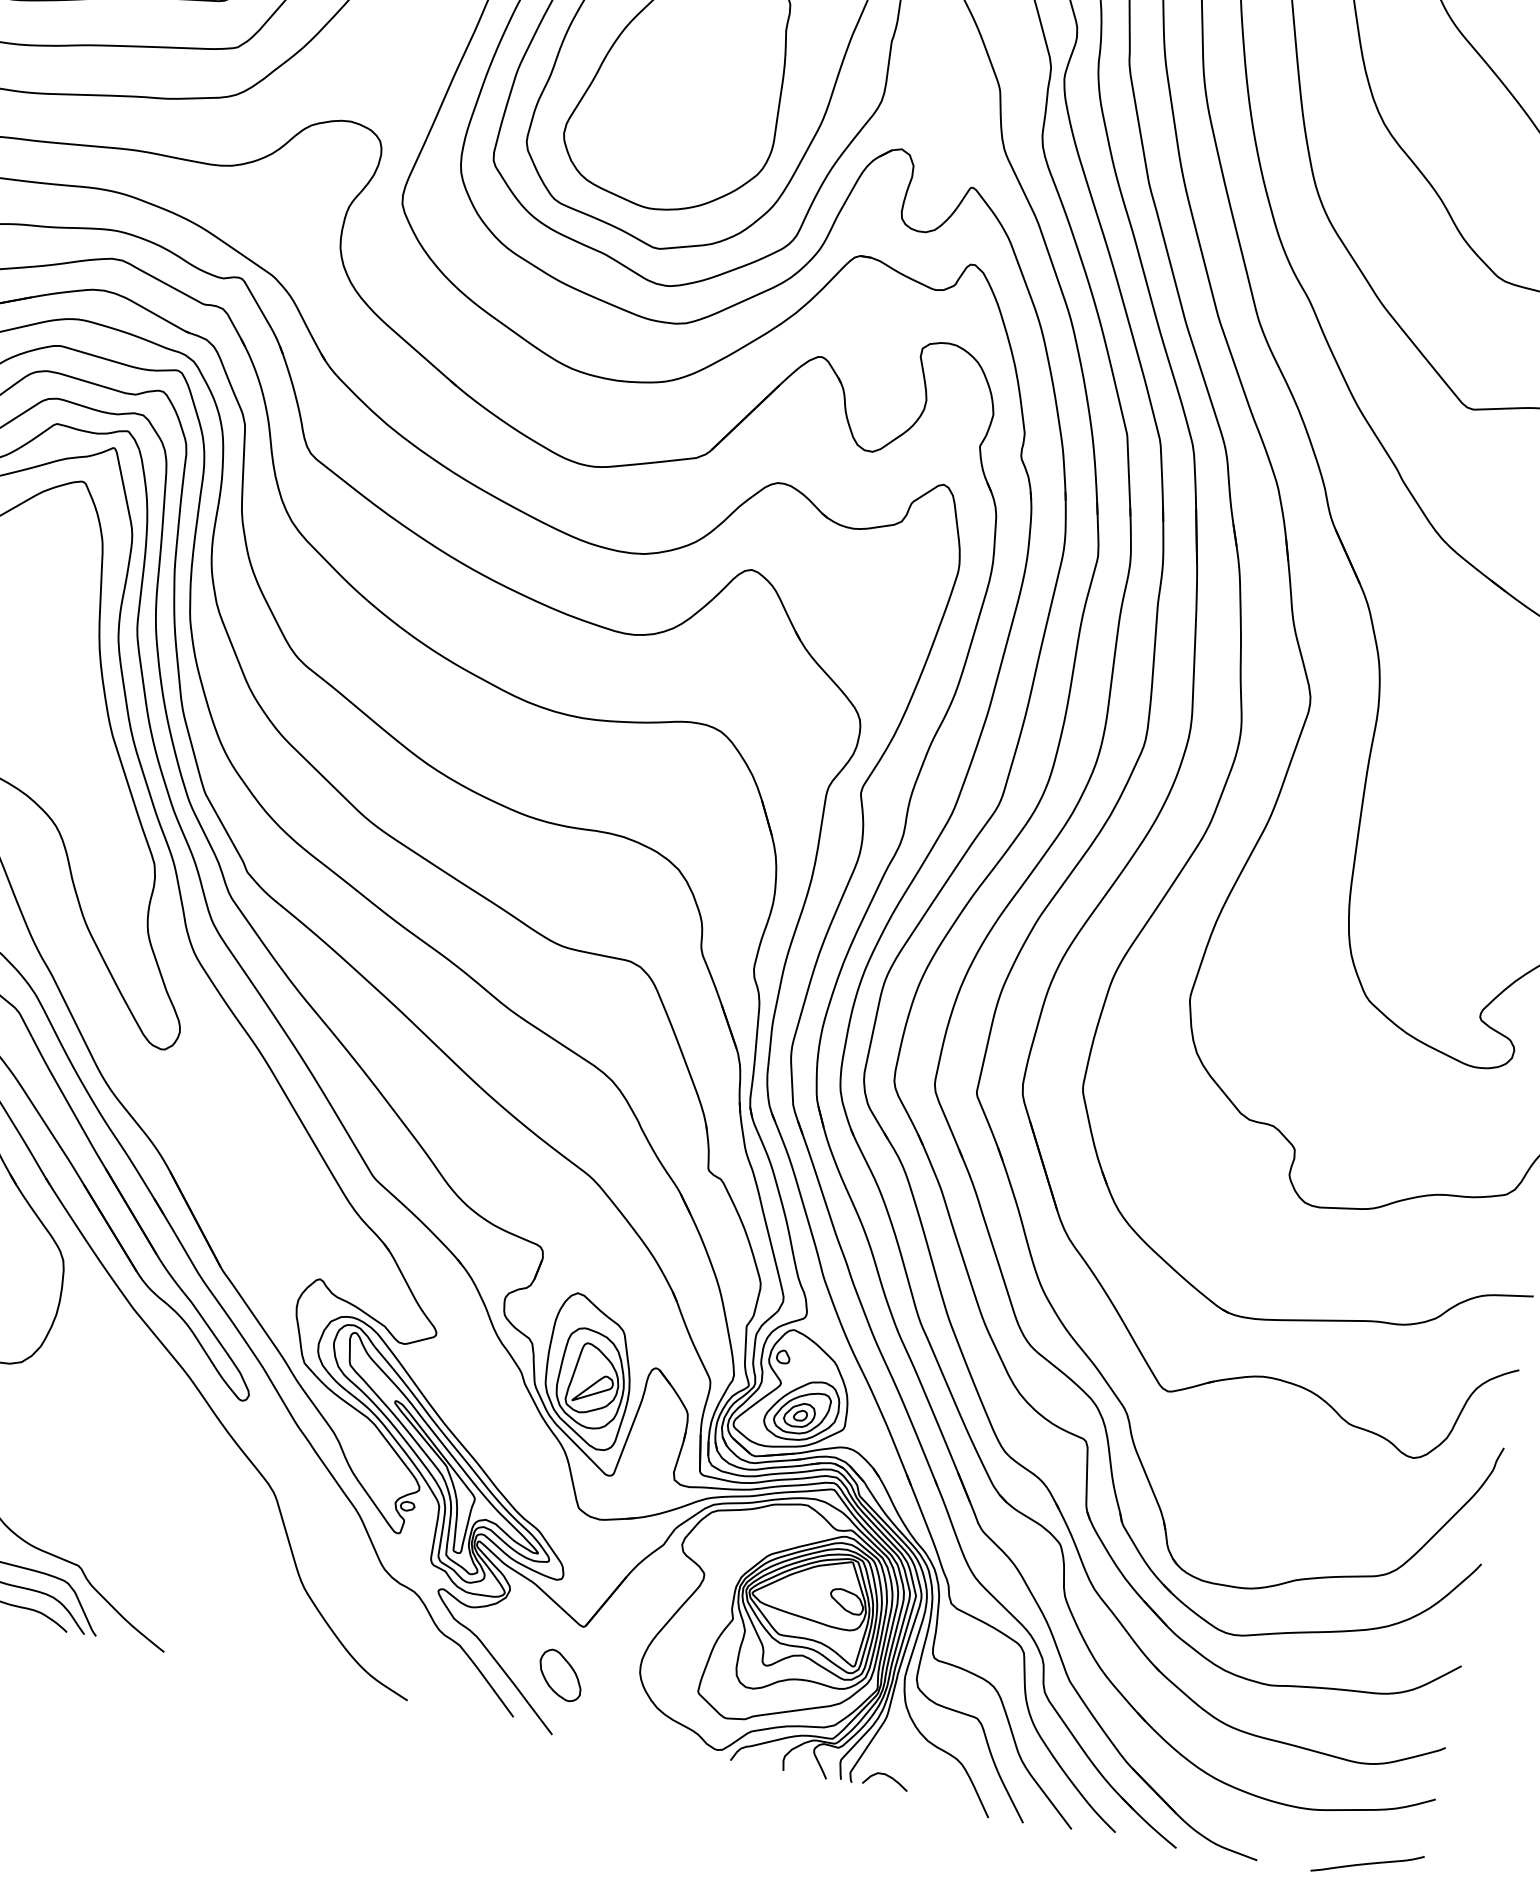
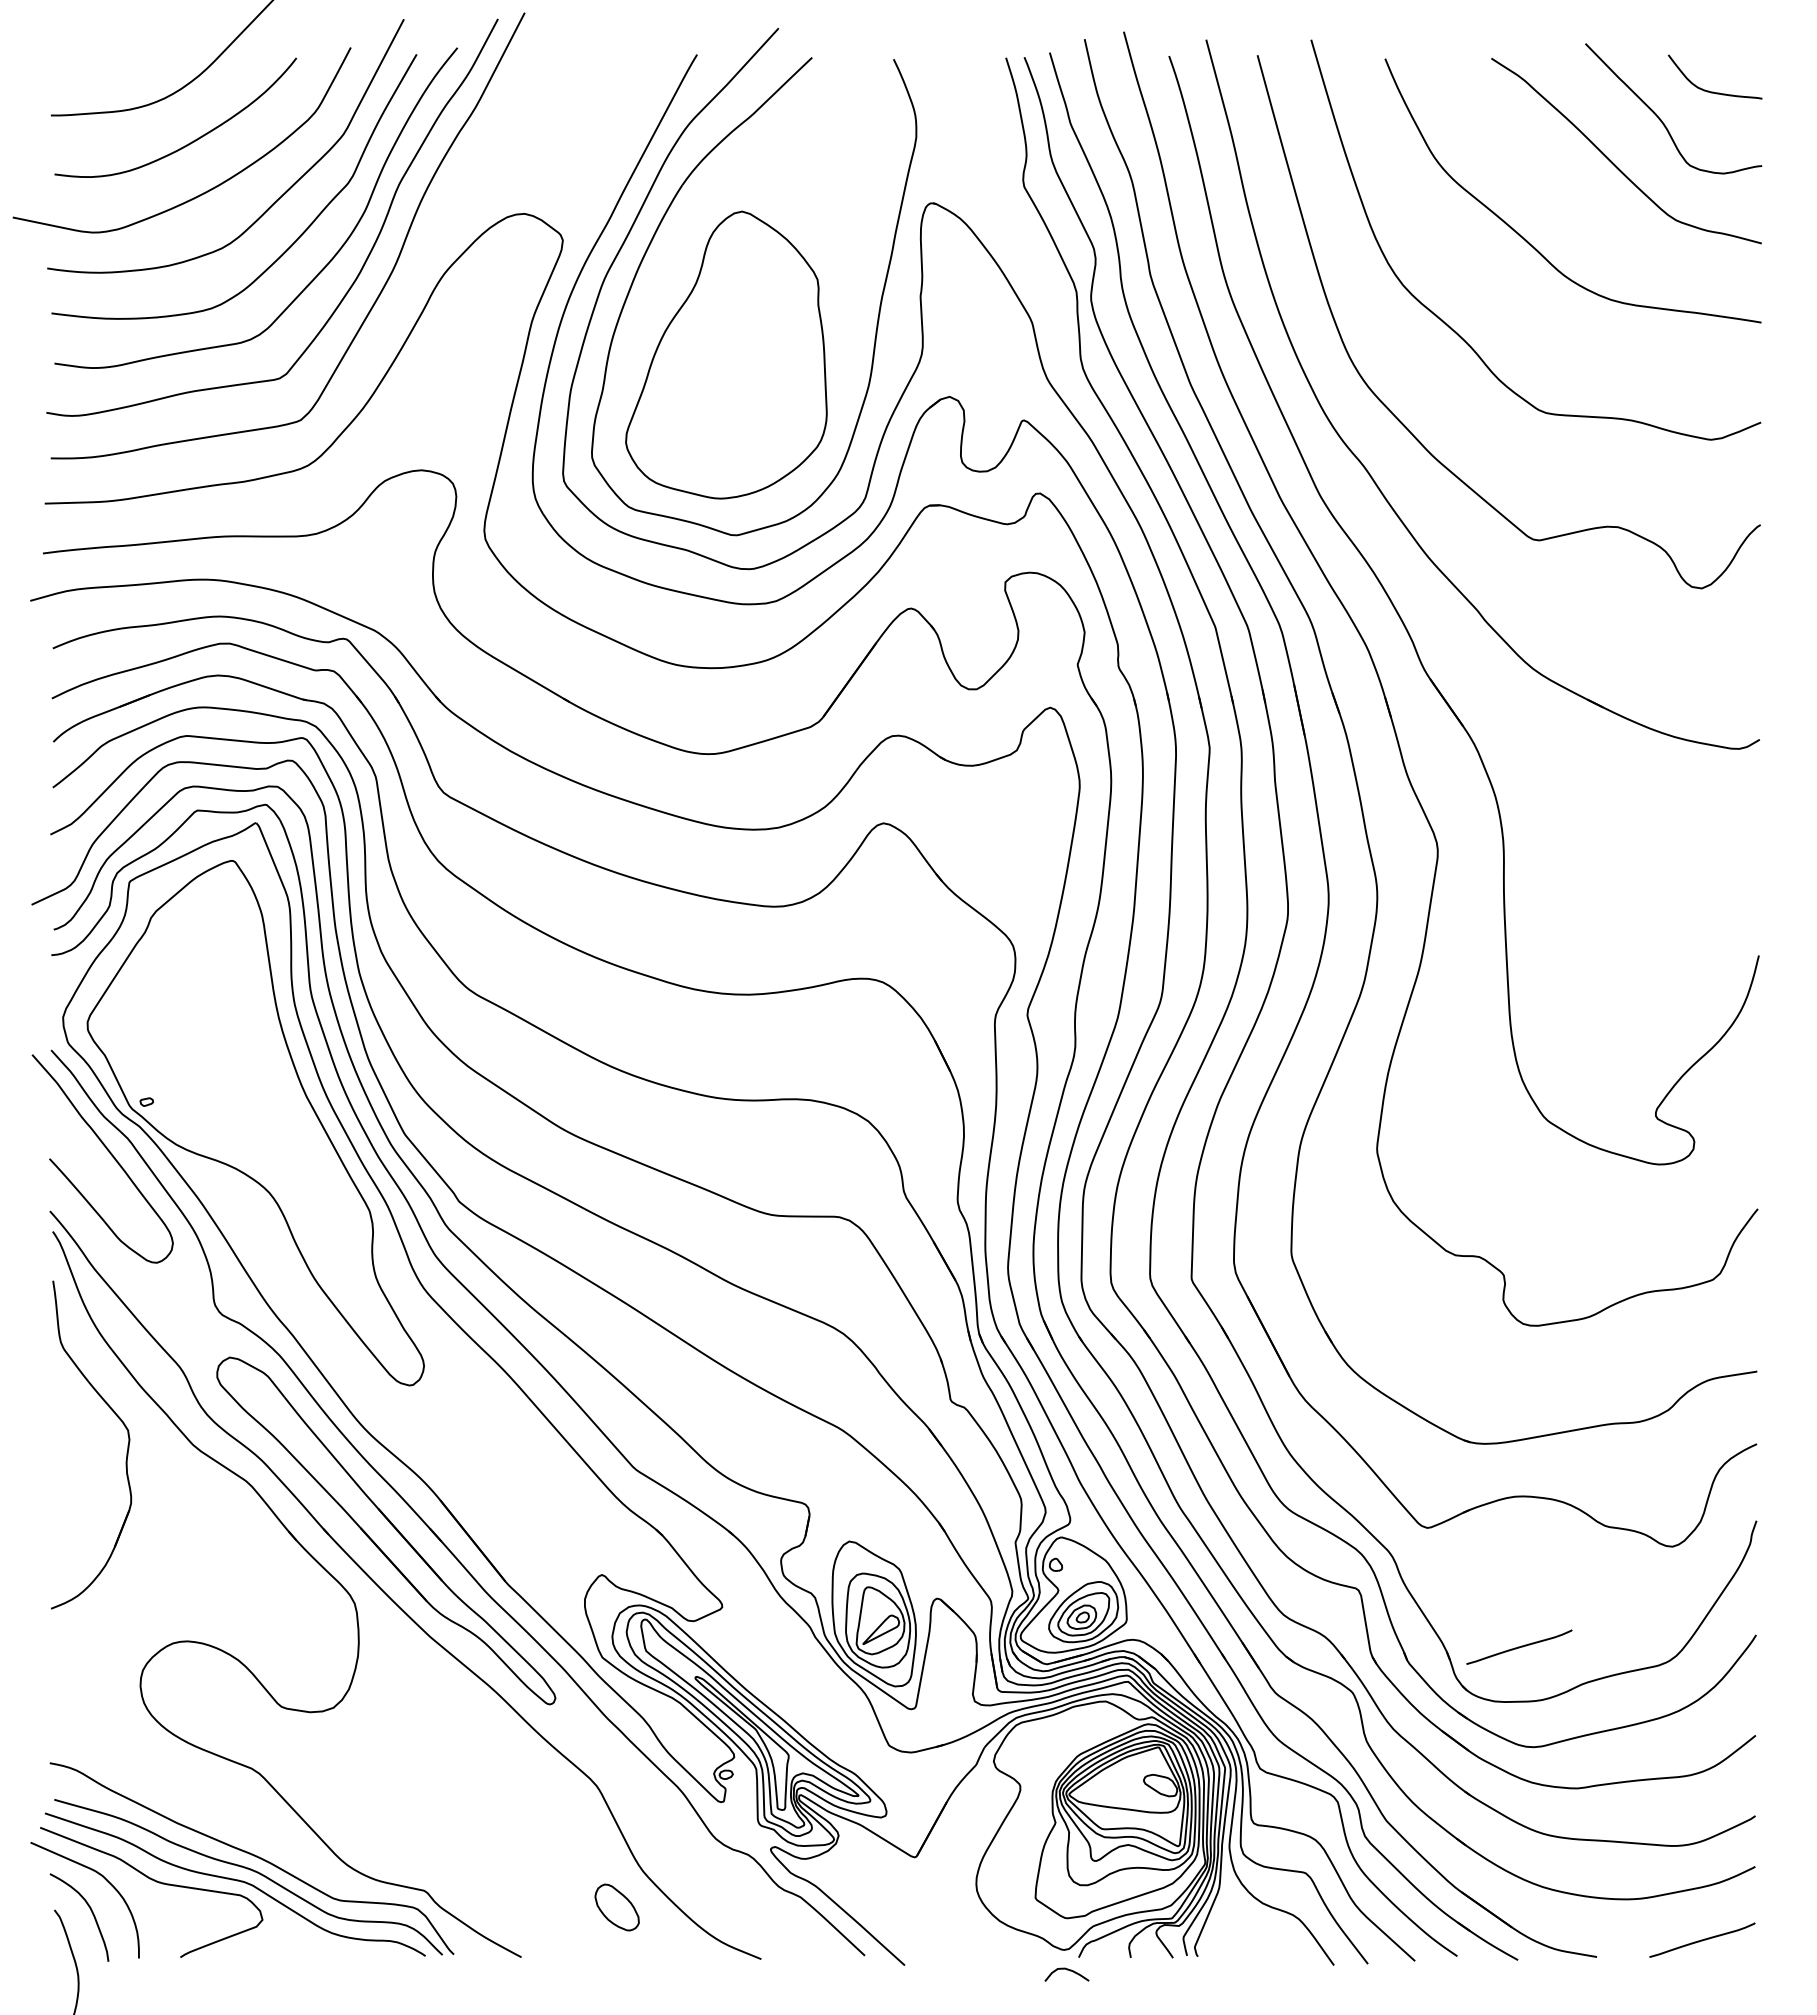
curve: (1238, 1529) -> (1519, 1646), added
part: (560, 1675) -> (616, 1907), moved
curve: (887, 1776) -> (1067, 1970), moved

